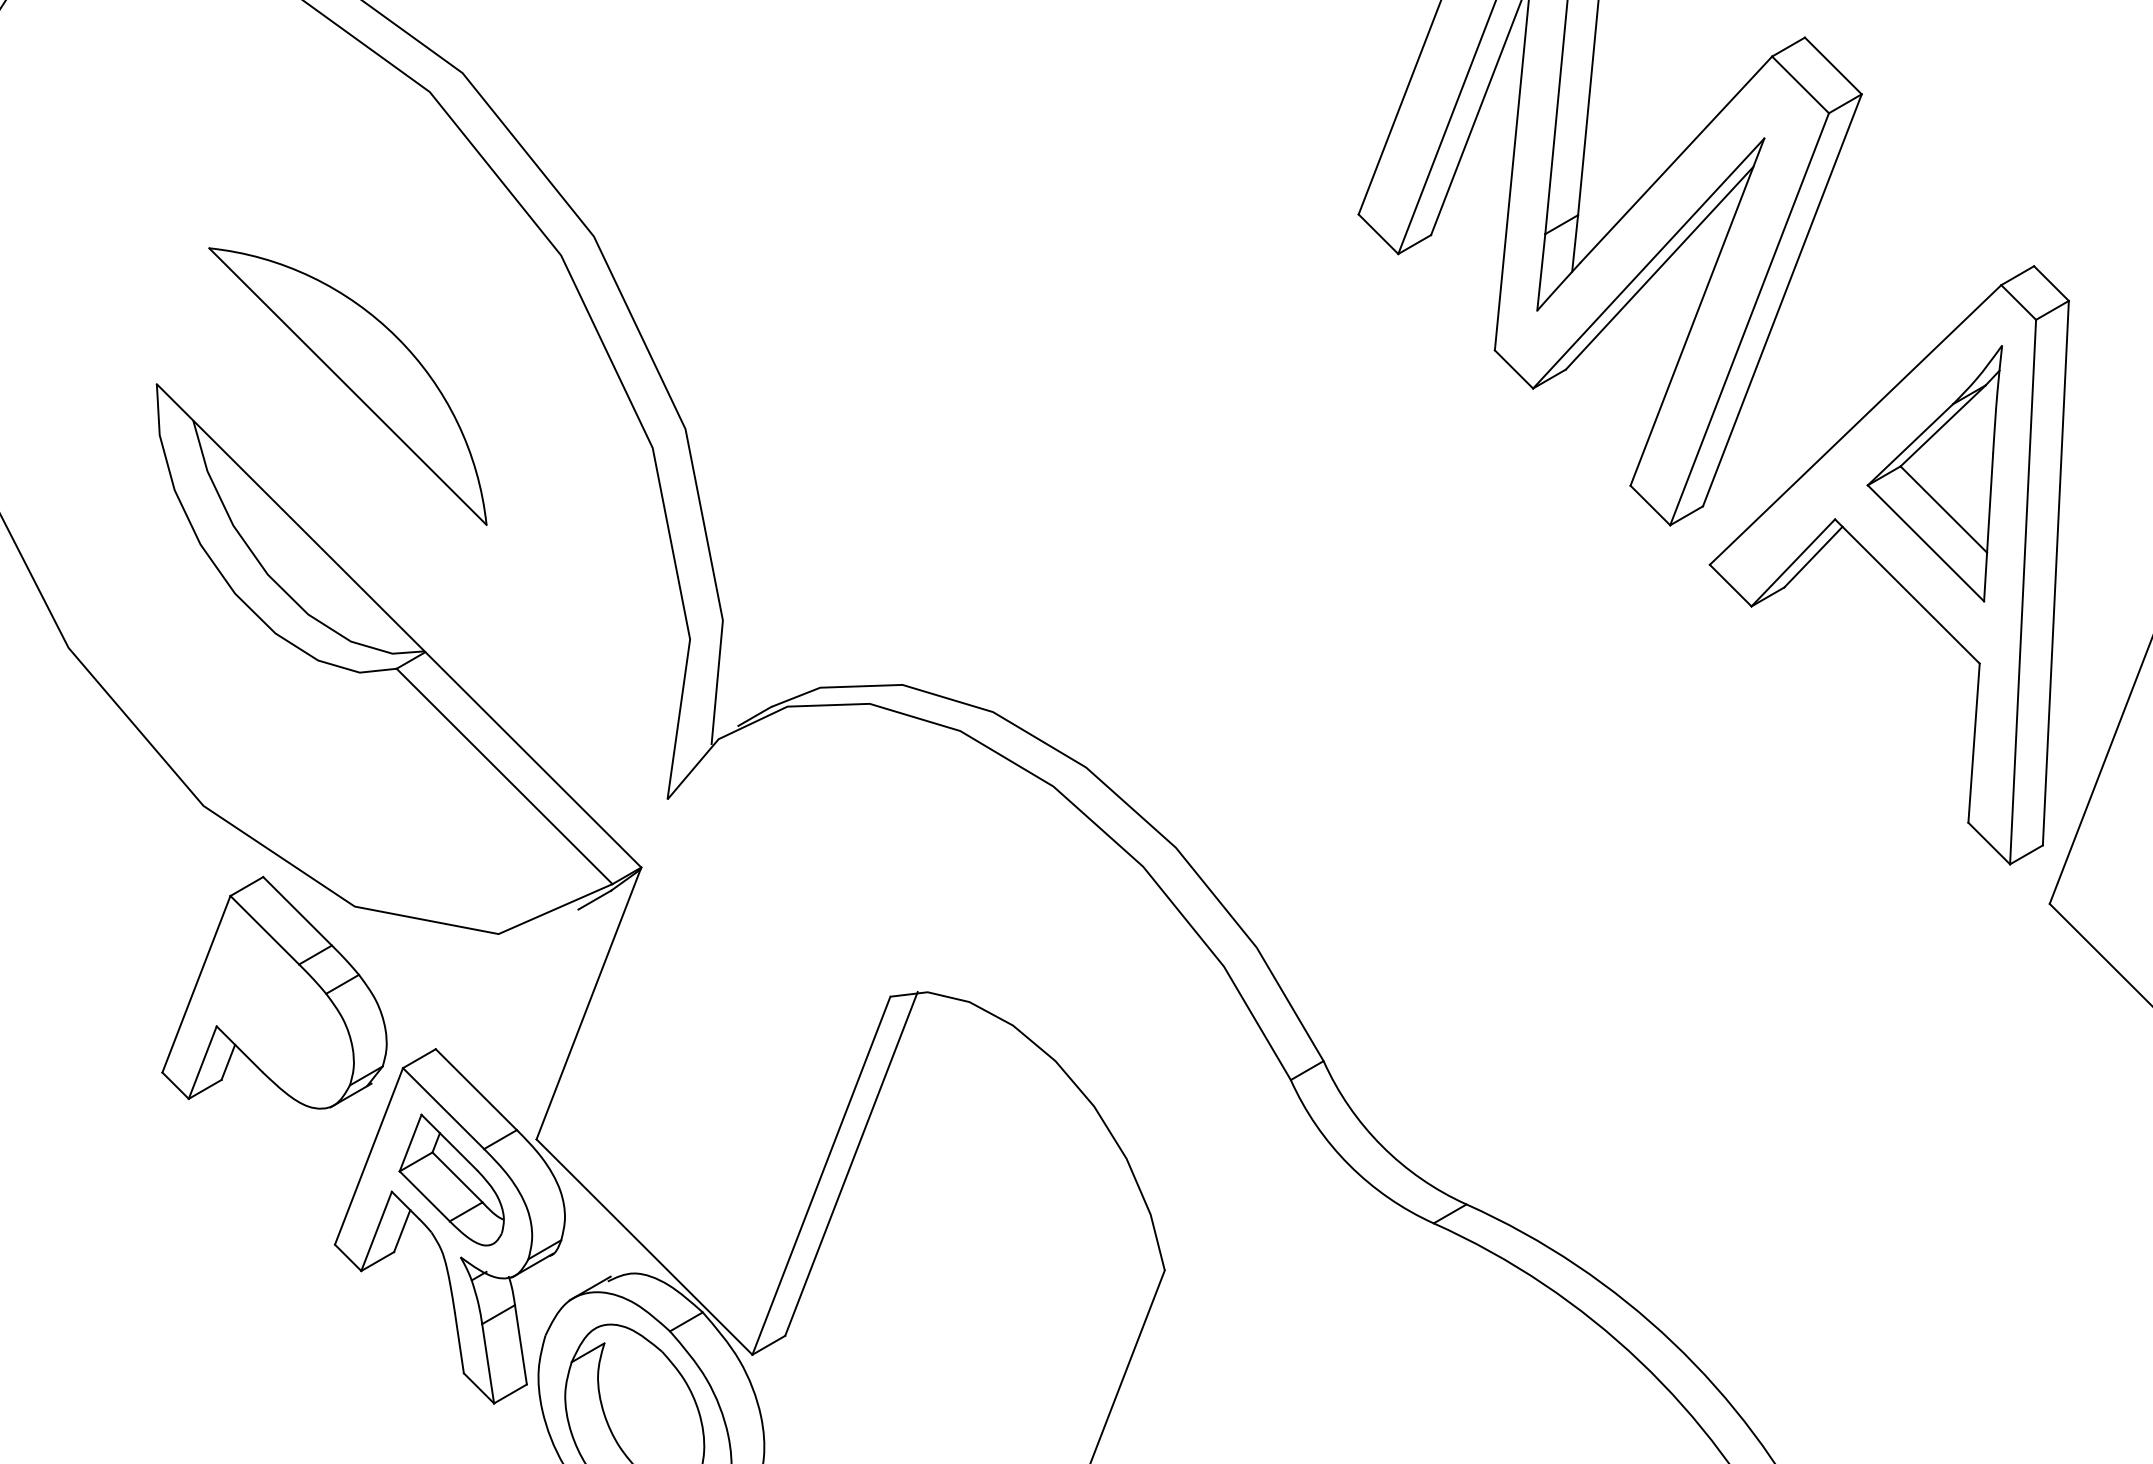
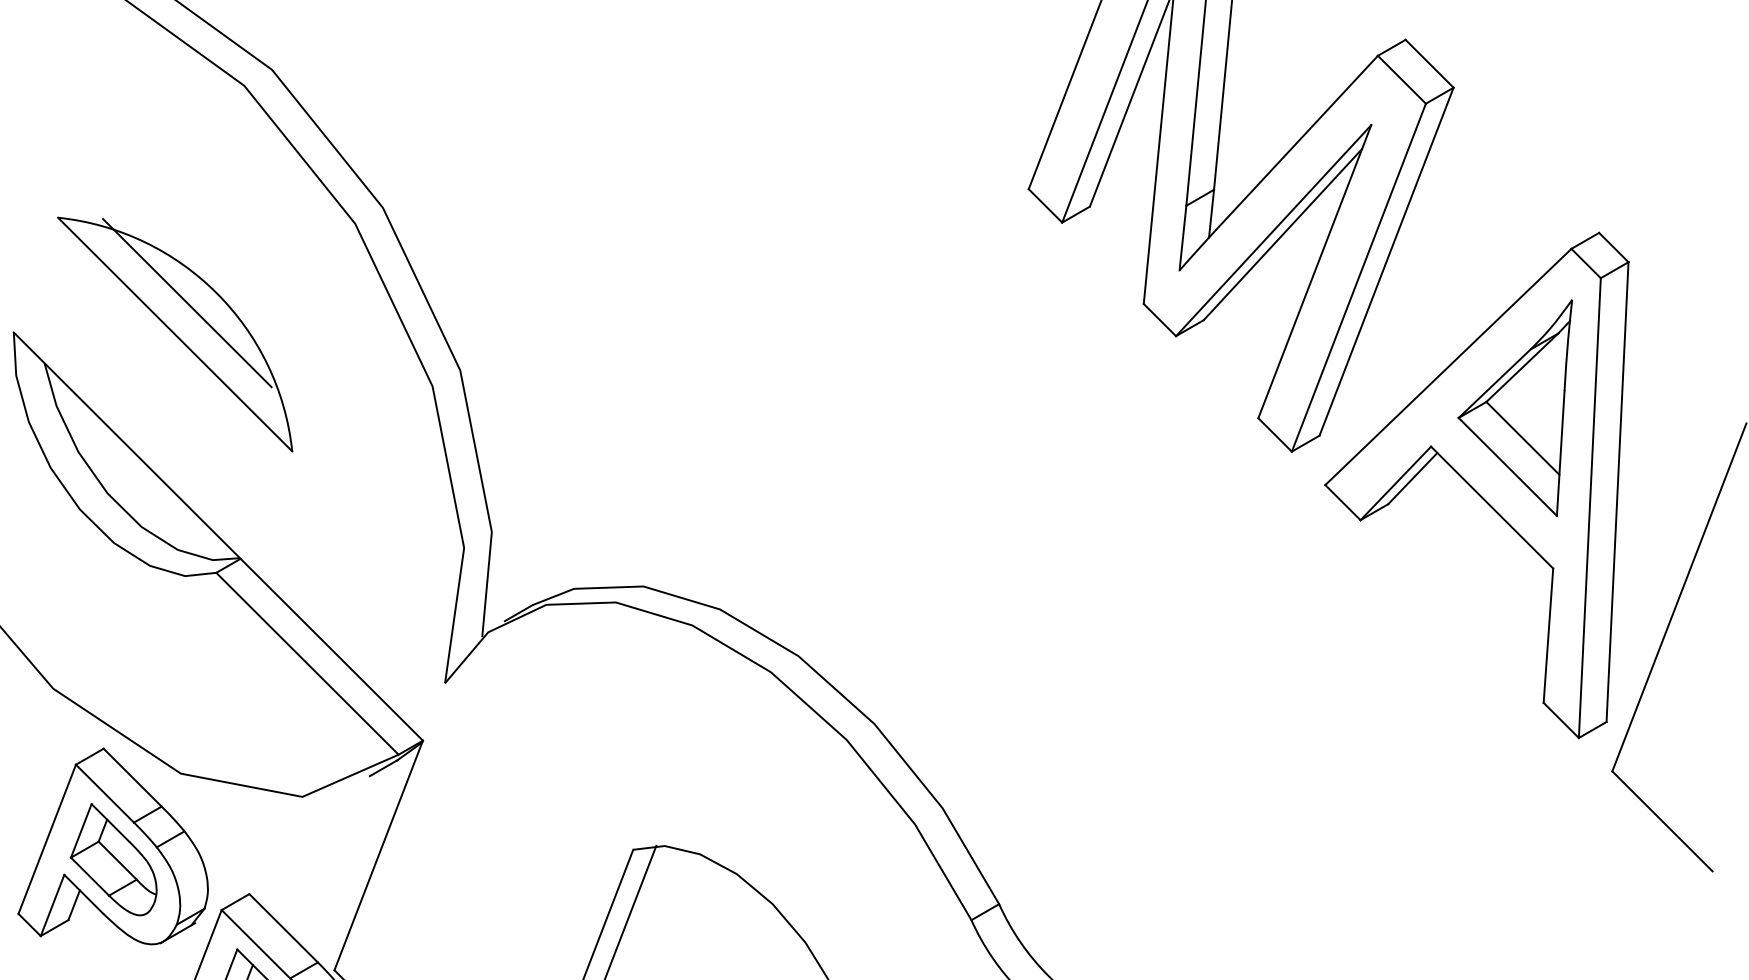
line: (362, 348) -> (187, 302), added
part: (274, 1008) -> (113, 859), added

